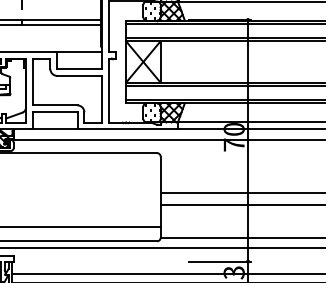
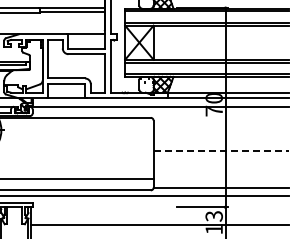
line: (243, 192) -> (221, 150), solid -> dashed
line: (241, 204) -> (220, 160), removed
line: (167, 274) -> (159, 217), removed

